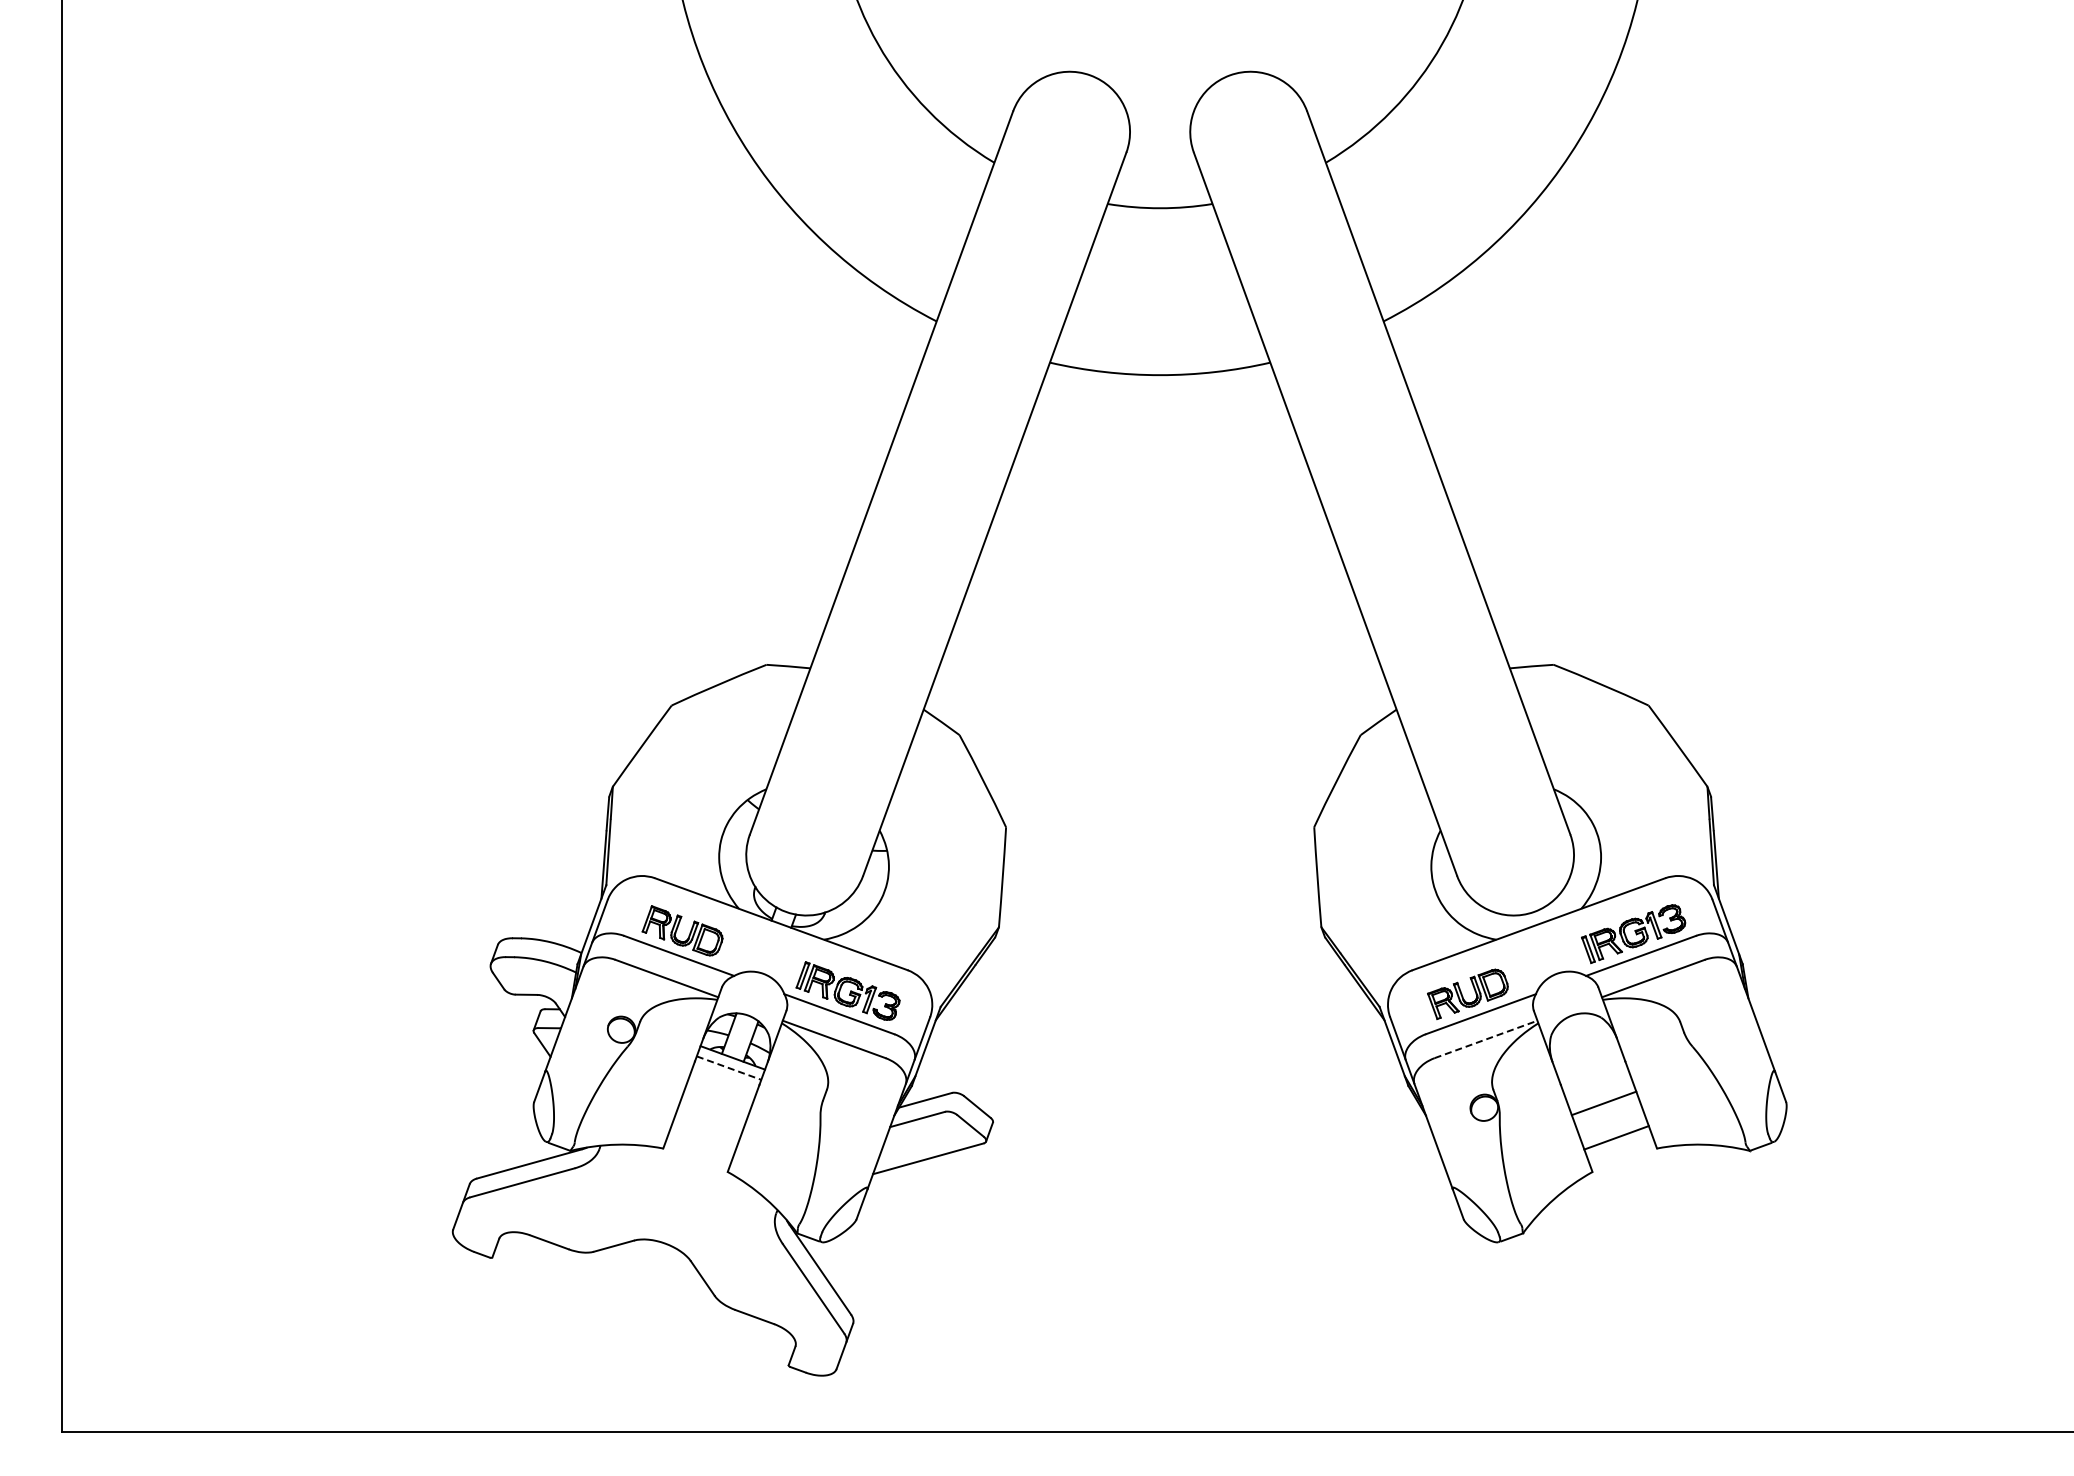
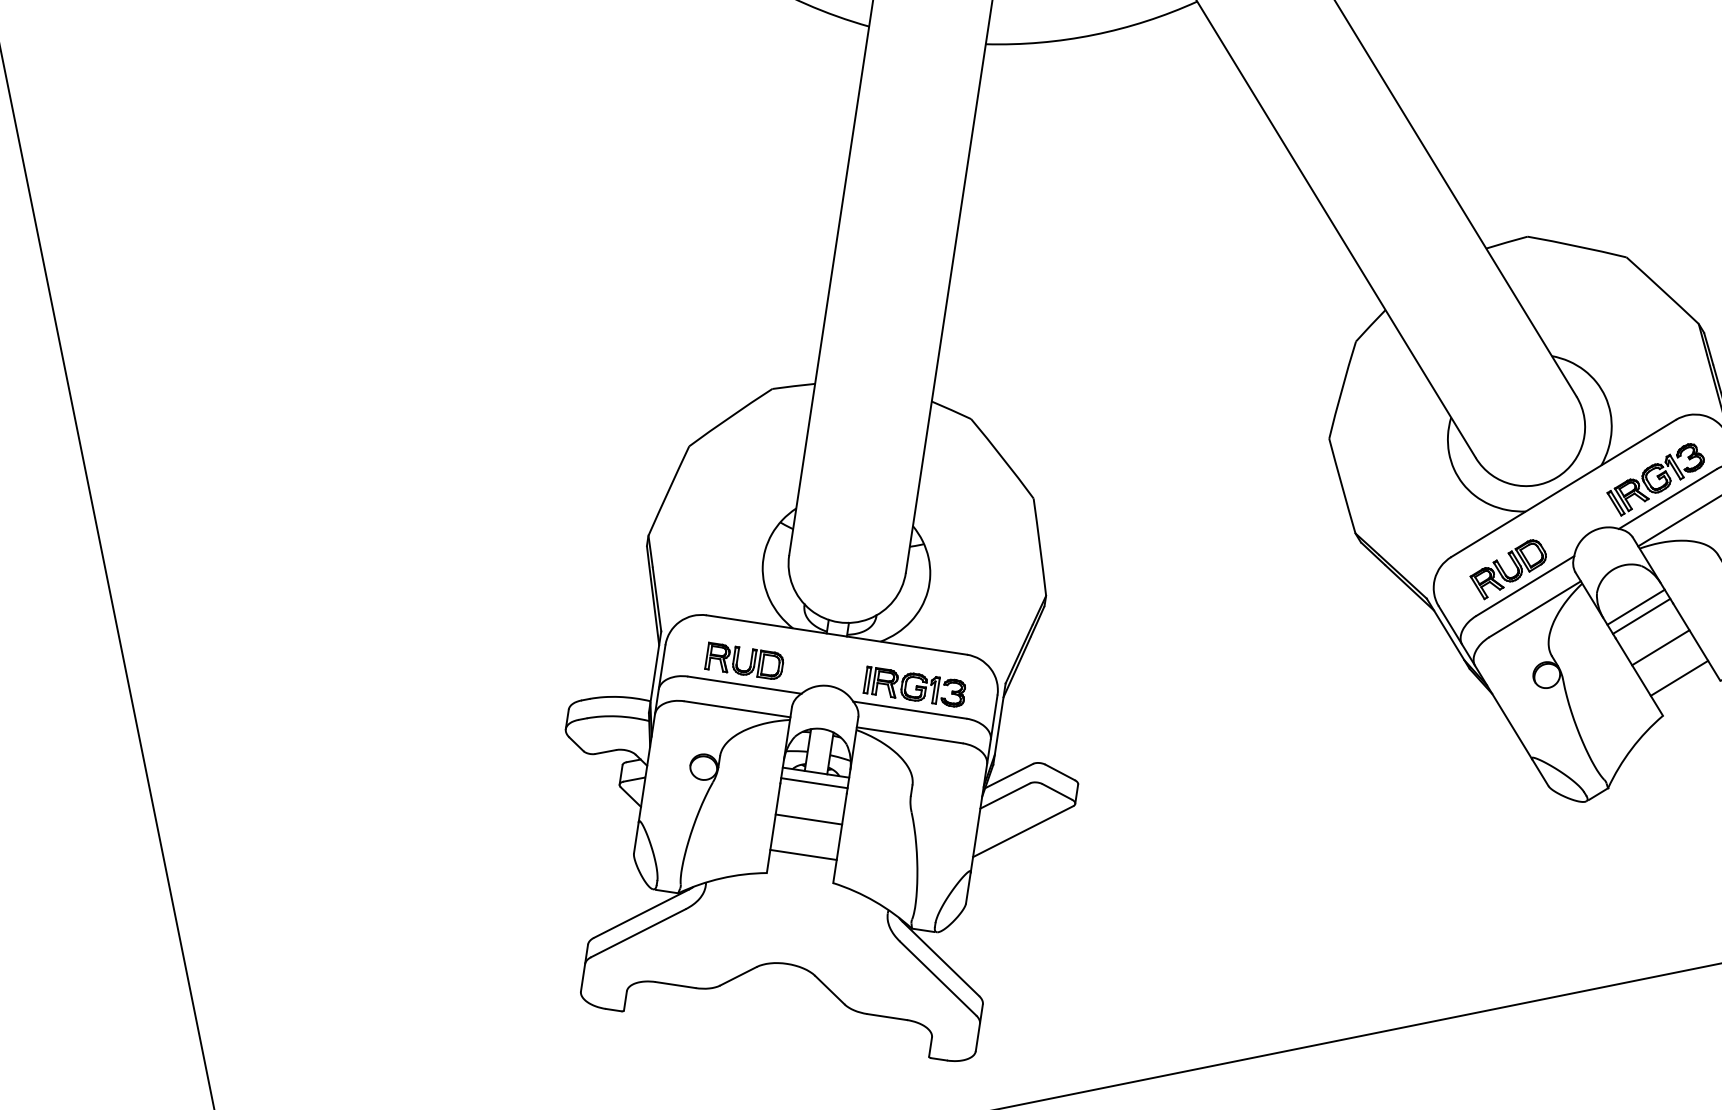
line: (1486, 1039) -> (1535, 609), dashed -> solid
line: (1587, 1057) -> (1636, 606), added
line: (1590, 1067) -> (1640, 615), added
line: (729, 1068) -> (814, 783), dashed -> solid
line: (715, 1103) -> (808, 819), added
line: (703, 1137) -> (803, 854), added

